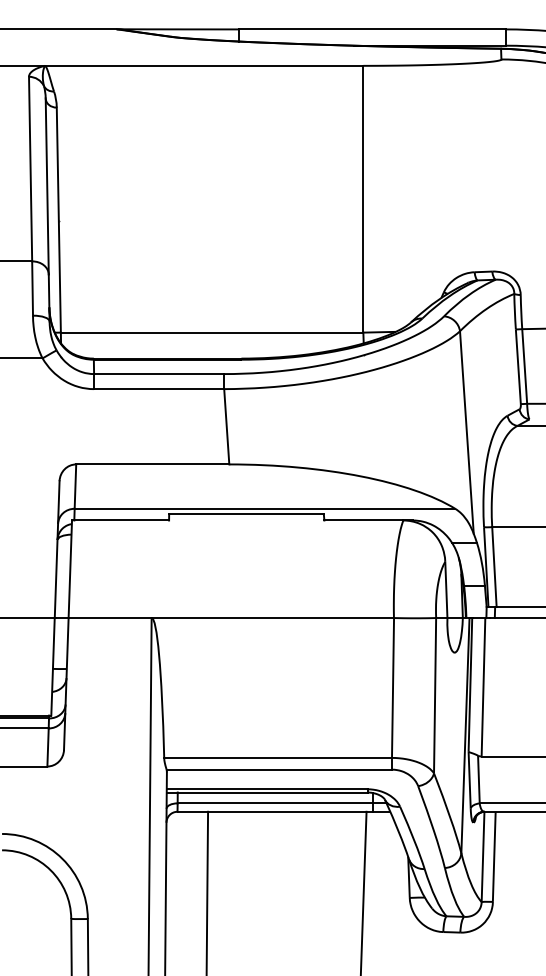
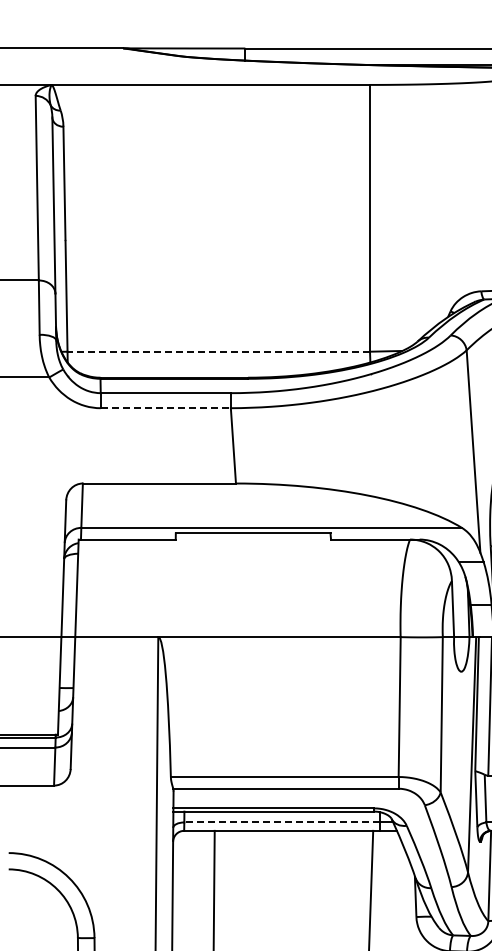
line: (211, 332) -> (218, 351), solid -> dashed
line: (159, 389) -> (166, 408), solid -> dashed
line: (275, 803) -> (282, 822), solid -> dashed

